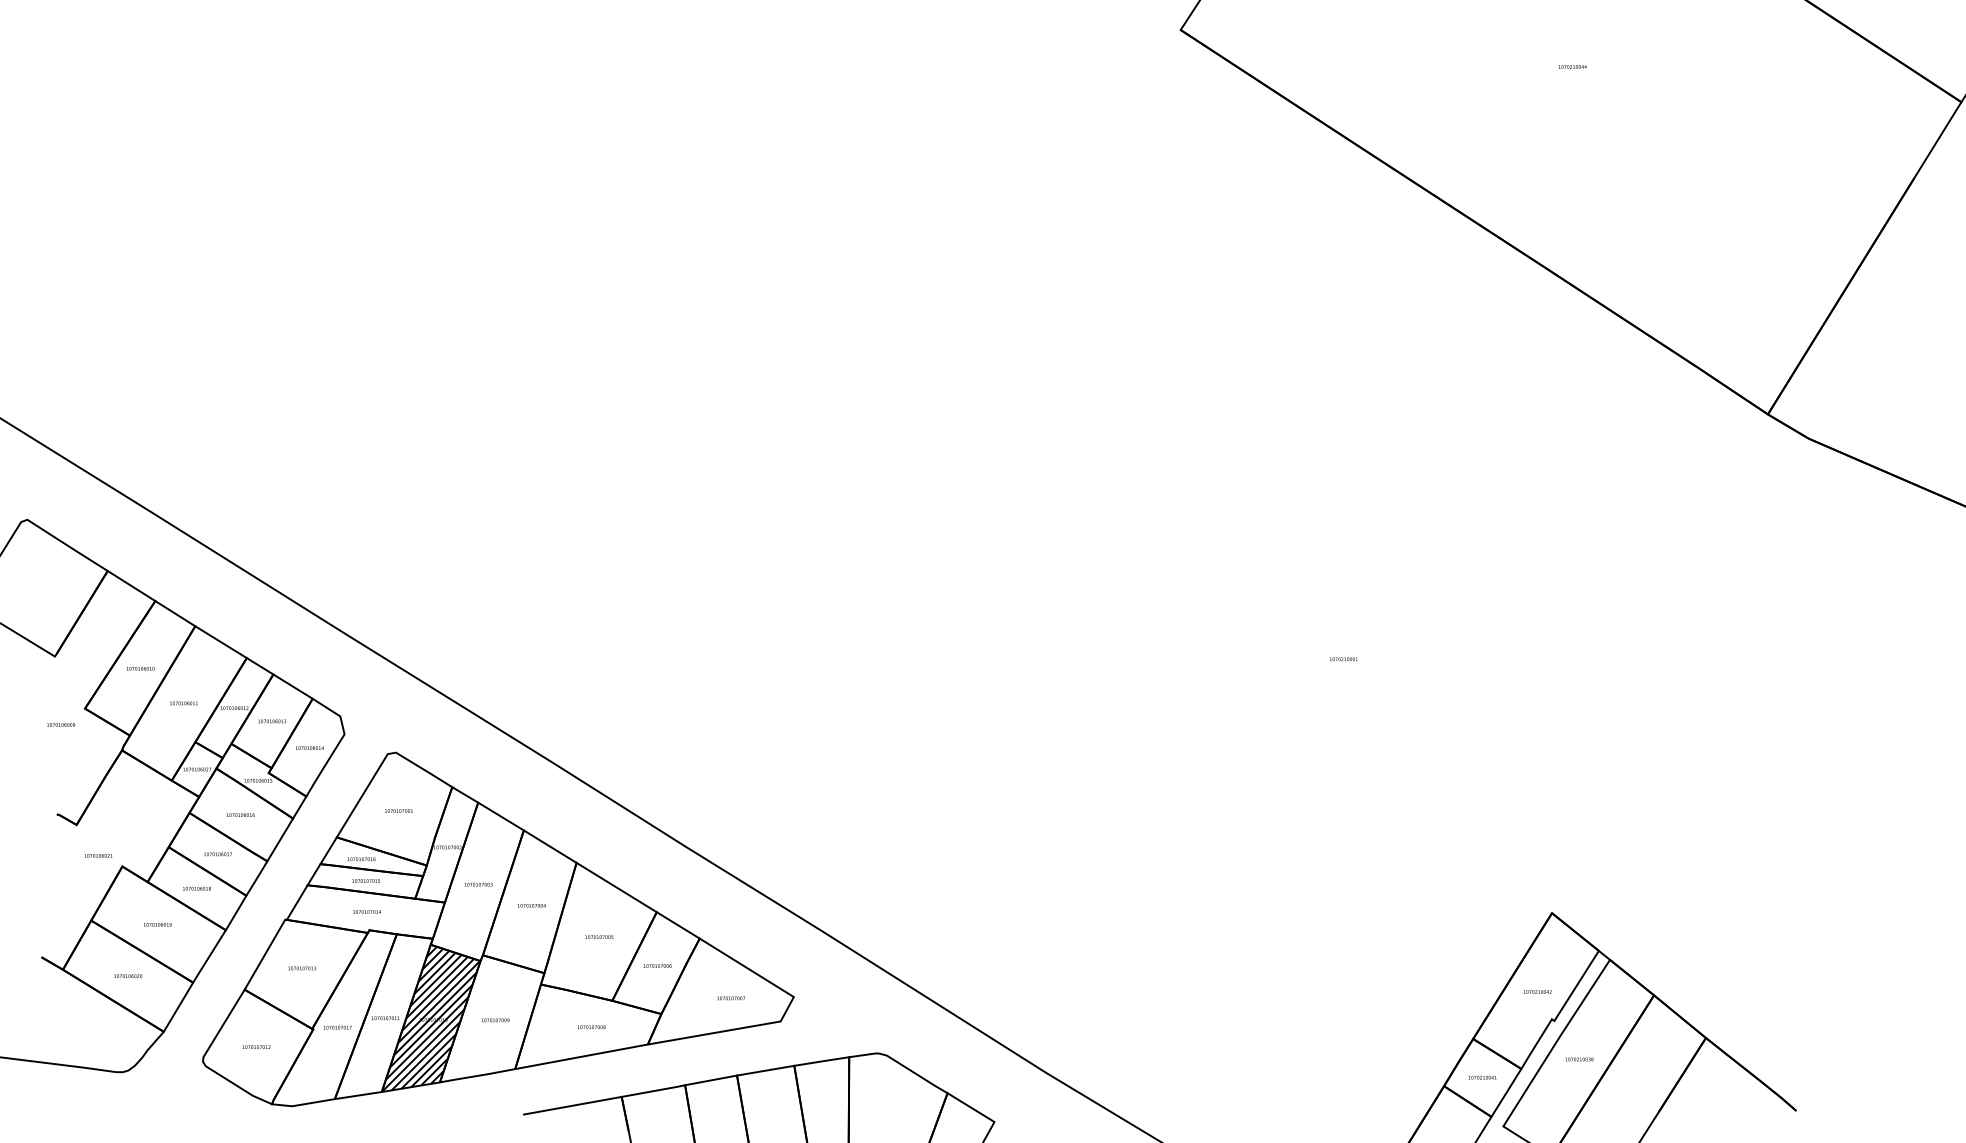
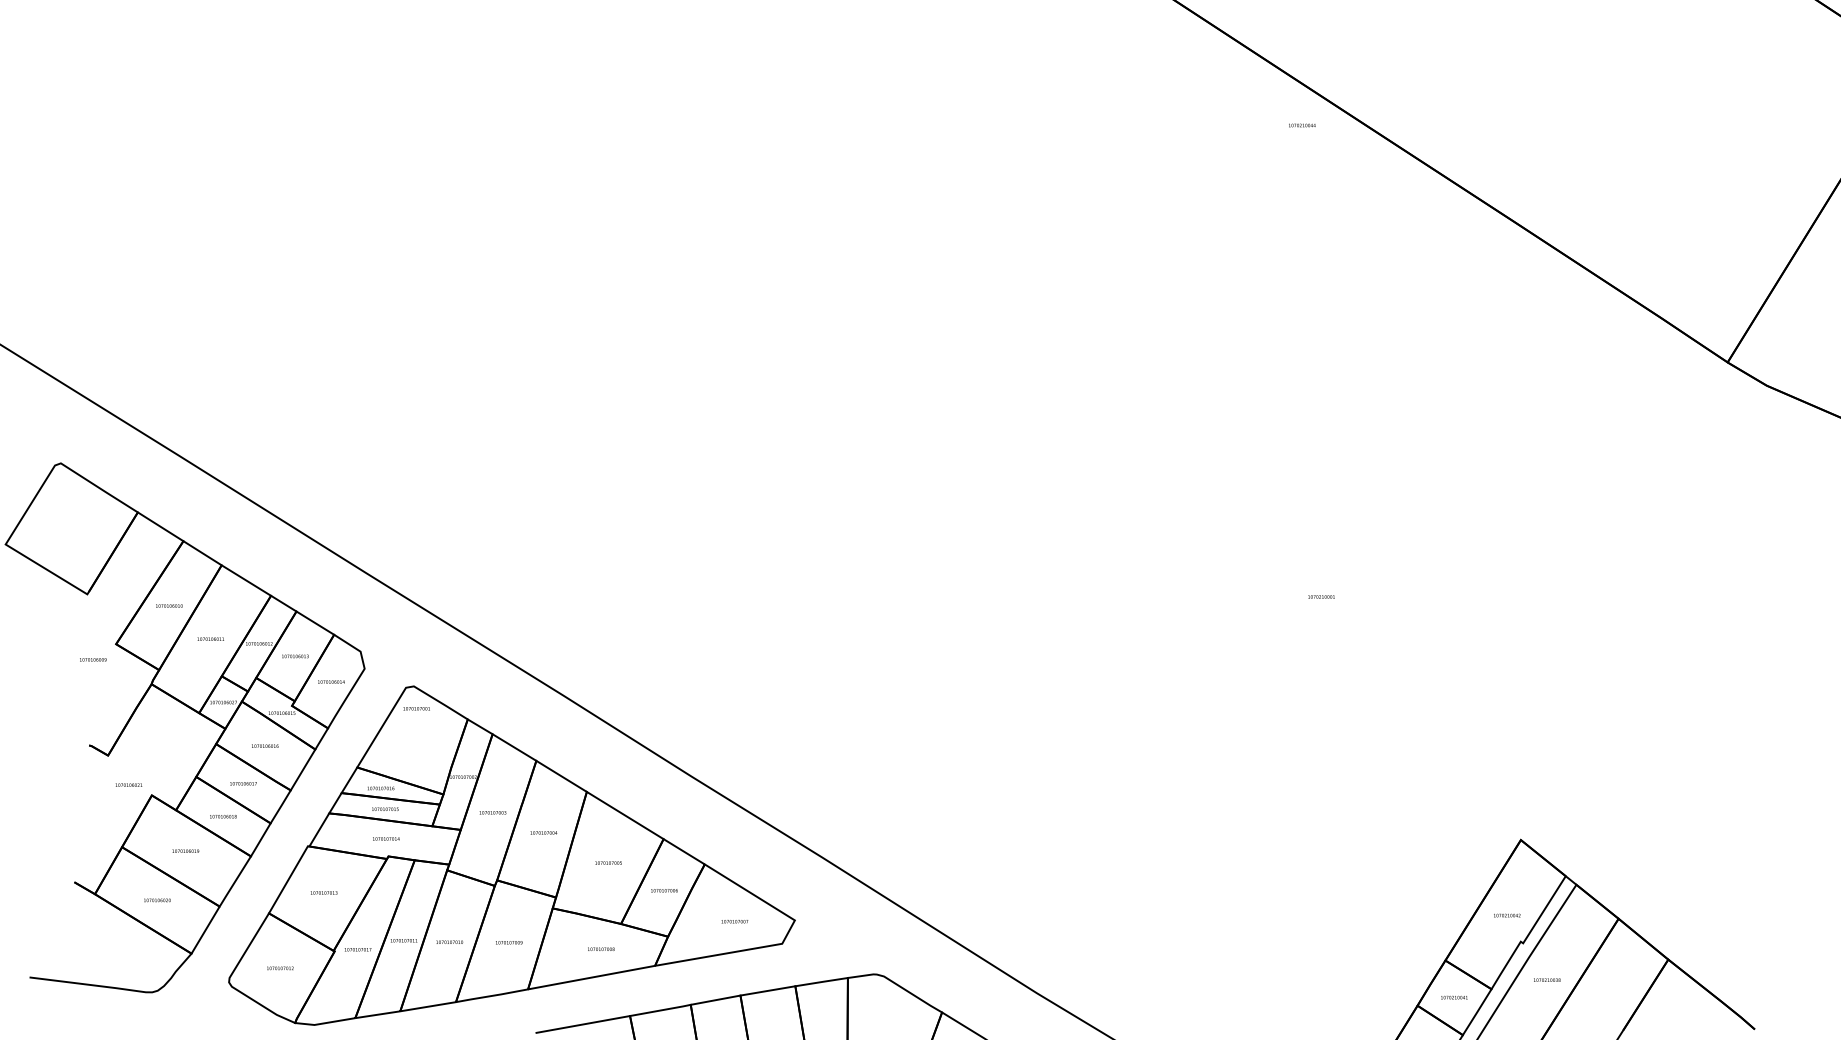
text: (1572, 66) -> (1302, 125), moved
text: (398, 810) -> (416, 708), moved
hatch: (430, 1018) -> (446, 940), removed

